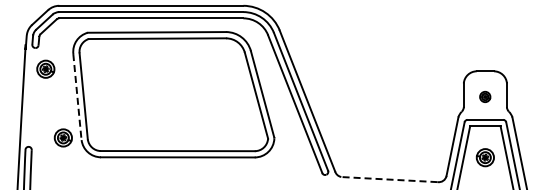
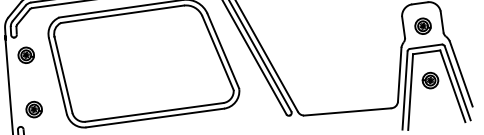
part: (484, 96) -> (422, 25), size x1.67
line: (77, 97) -> (58, 76), dashed -> solid
part: (62, 137) -> (33, 109), moved
line: (388, 179) -> (346, 112), dashed -> solid

